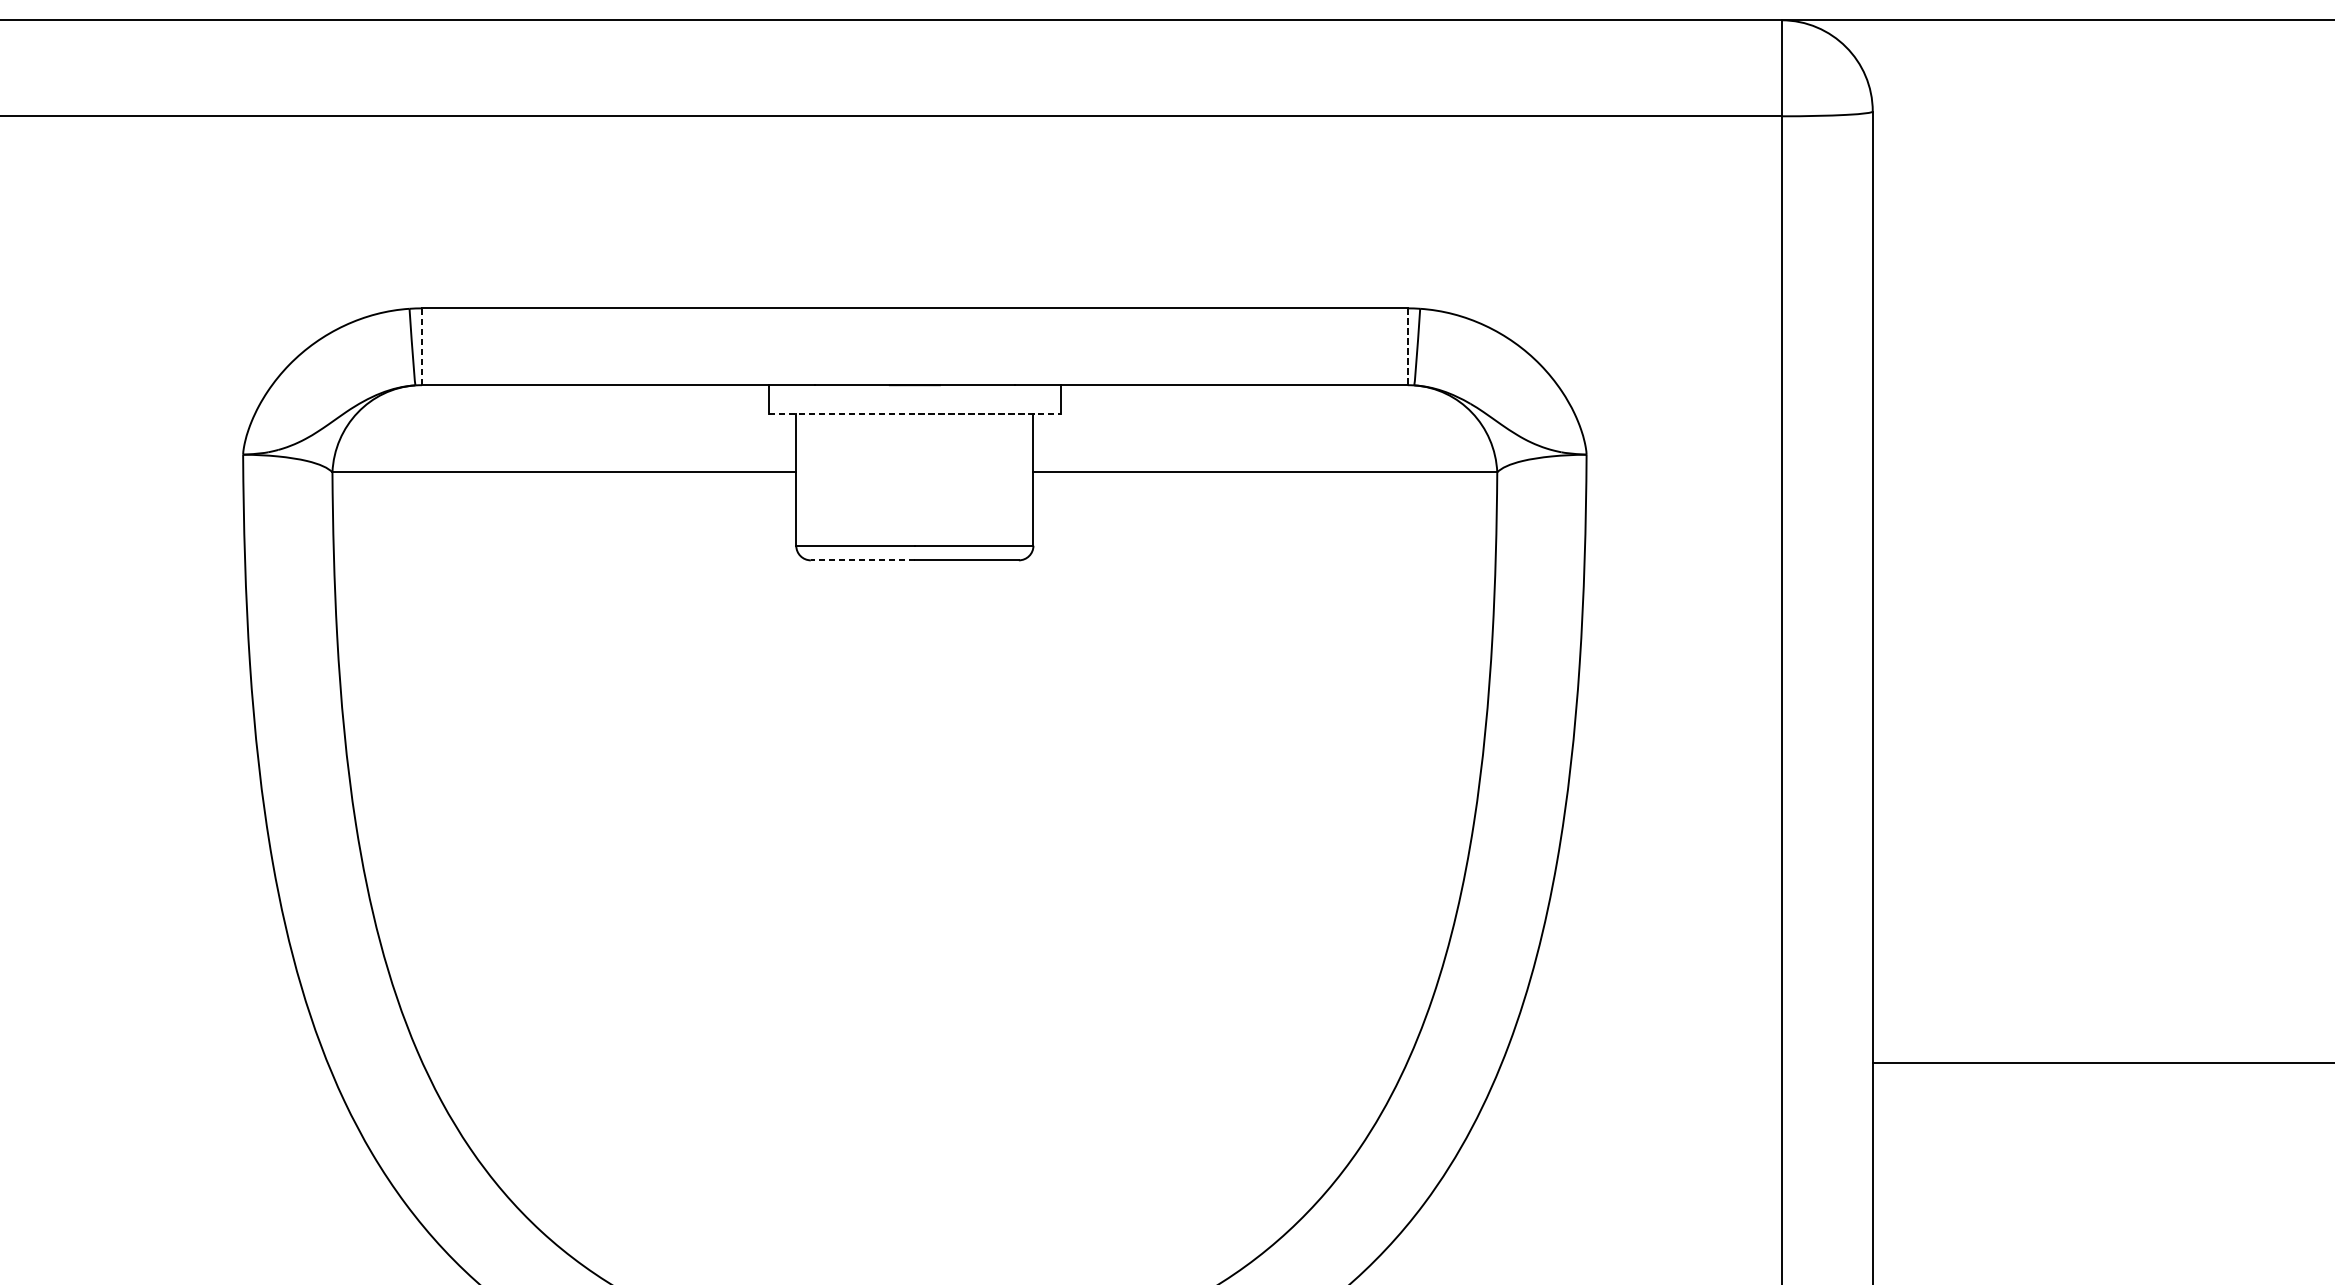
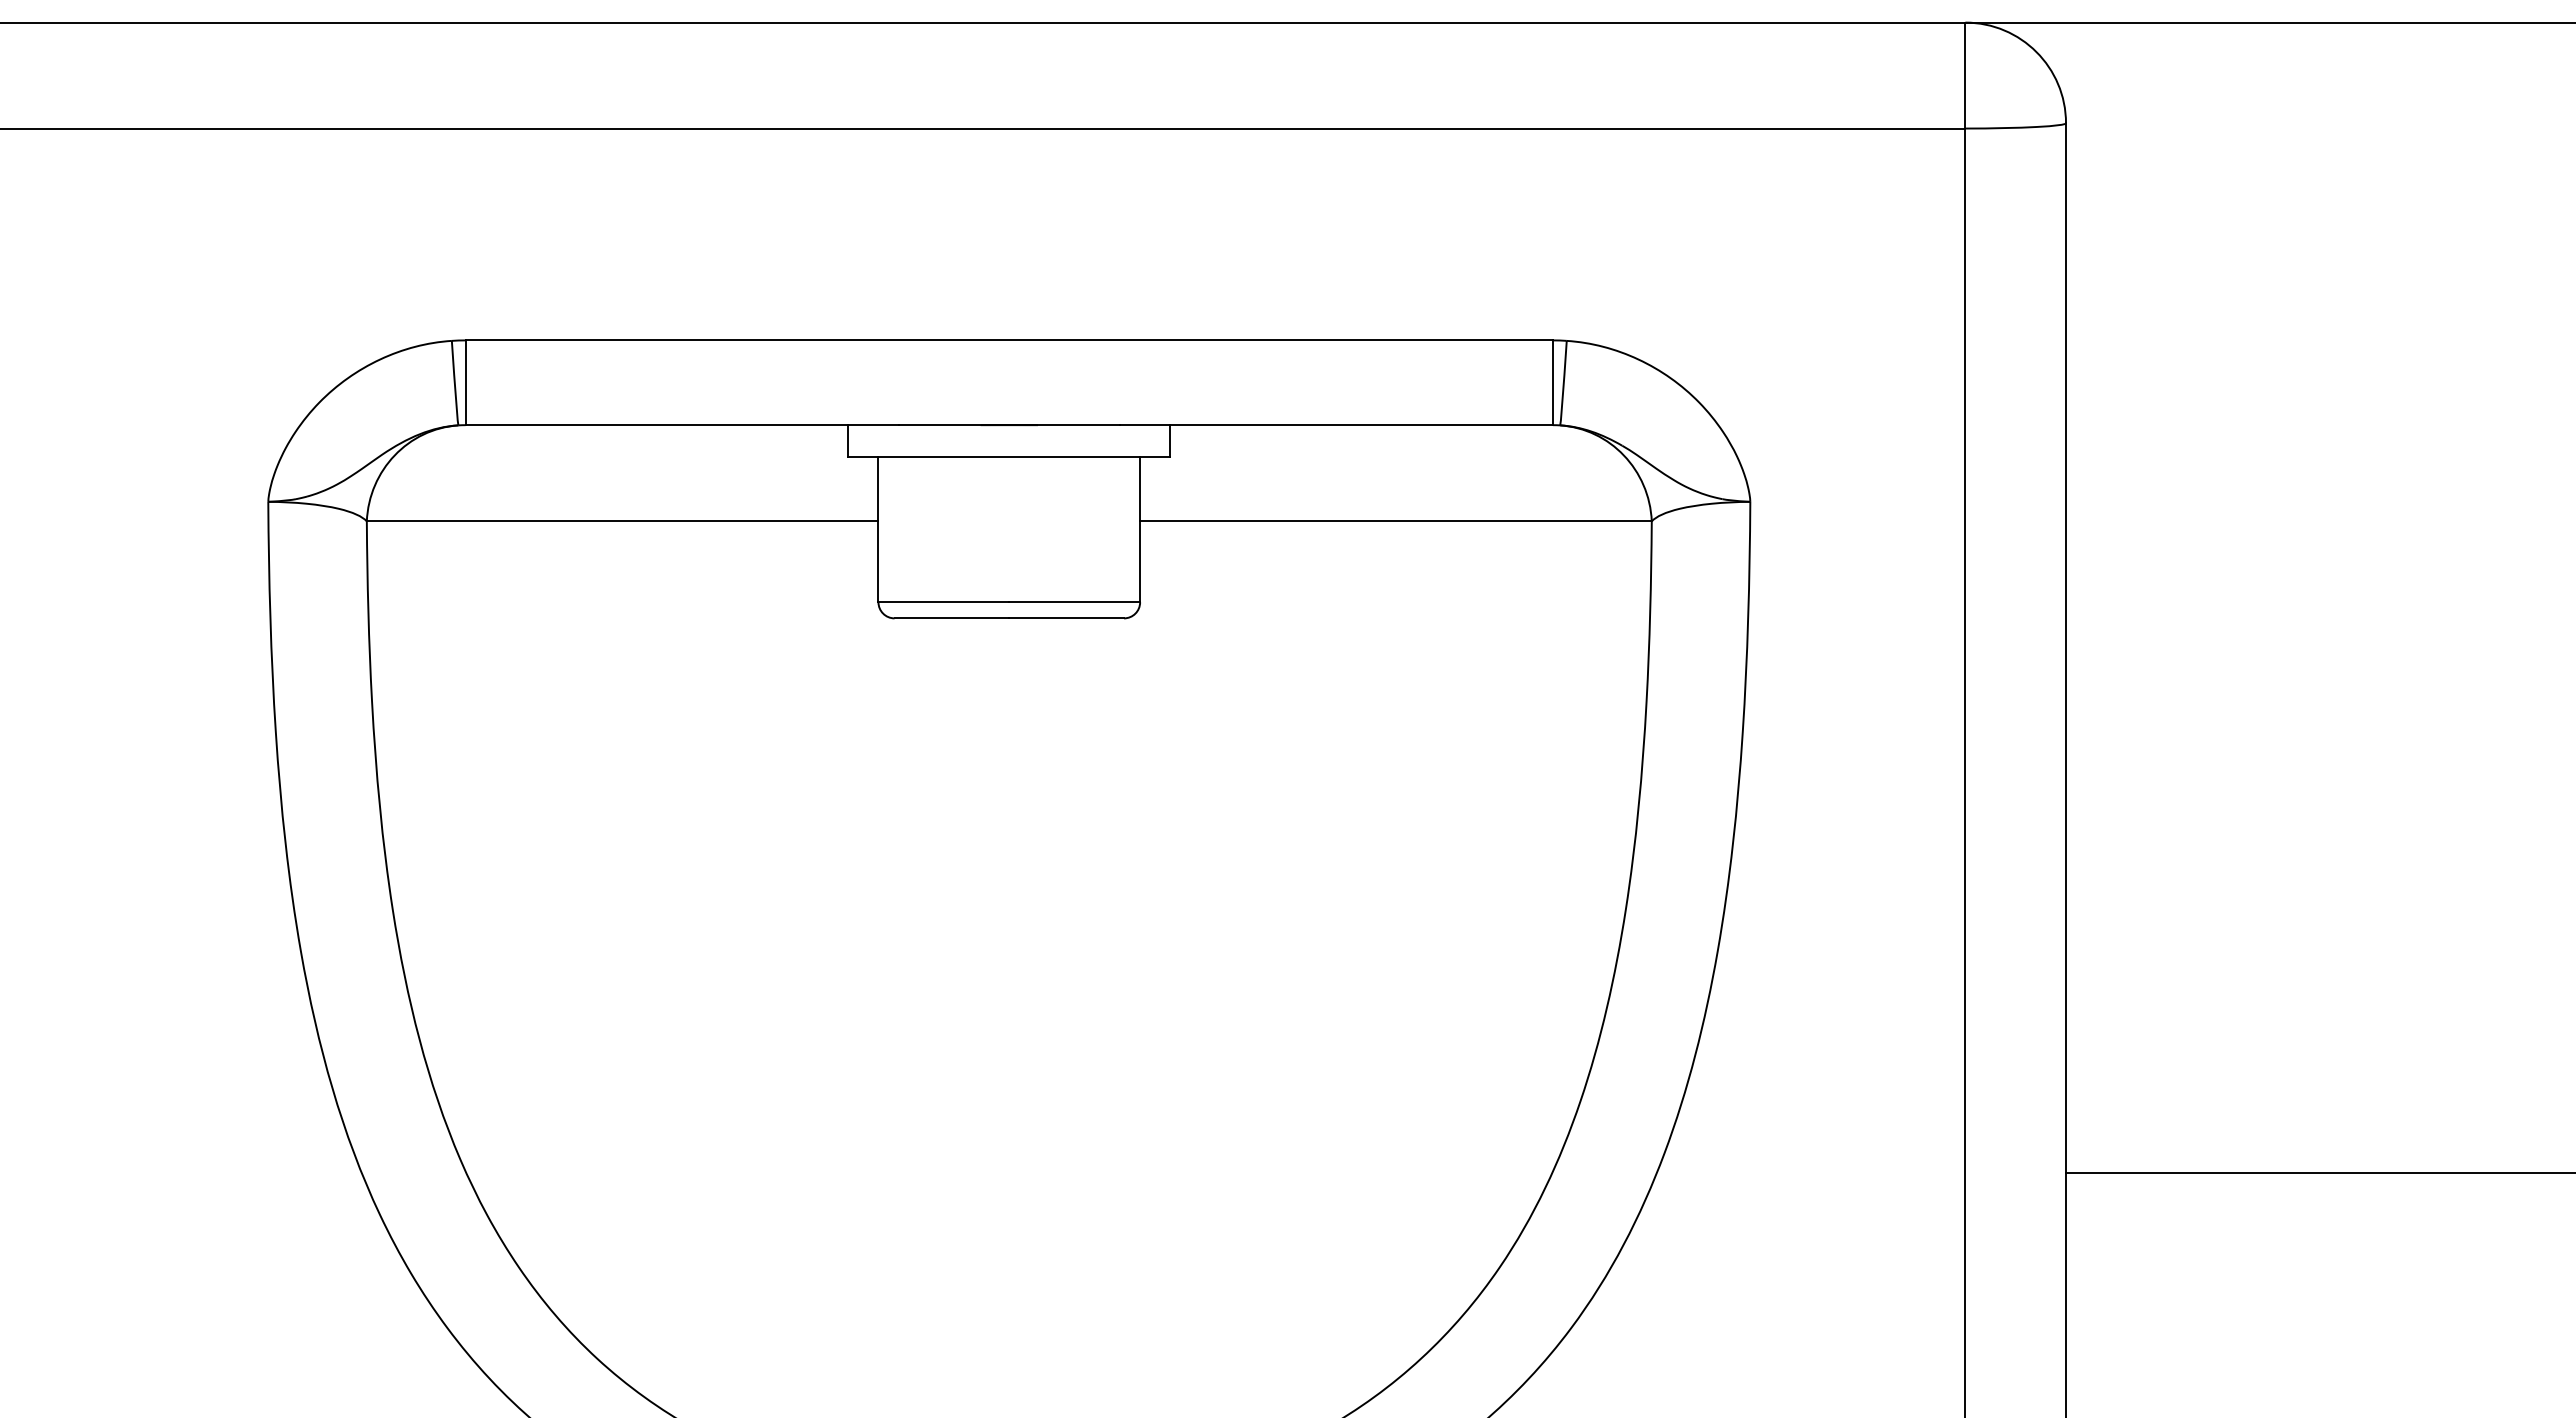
line: (421, 346) -> (465, 382), dashed -> solid
line: (1408, 347) -> (1553, 383), dashed -> solid
line: (915, 414) -> (1009, 457), dashed -> solid
line: (862, 560) -> (951, 618), dashed -> solid

